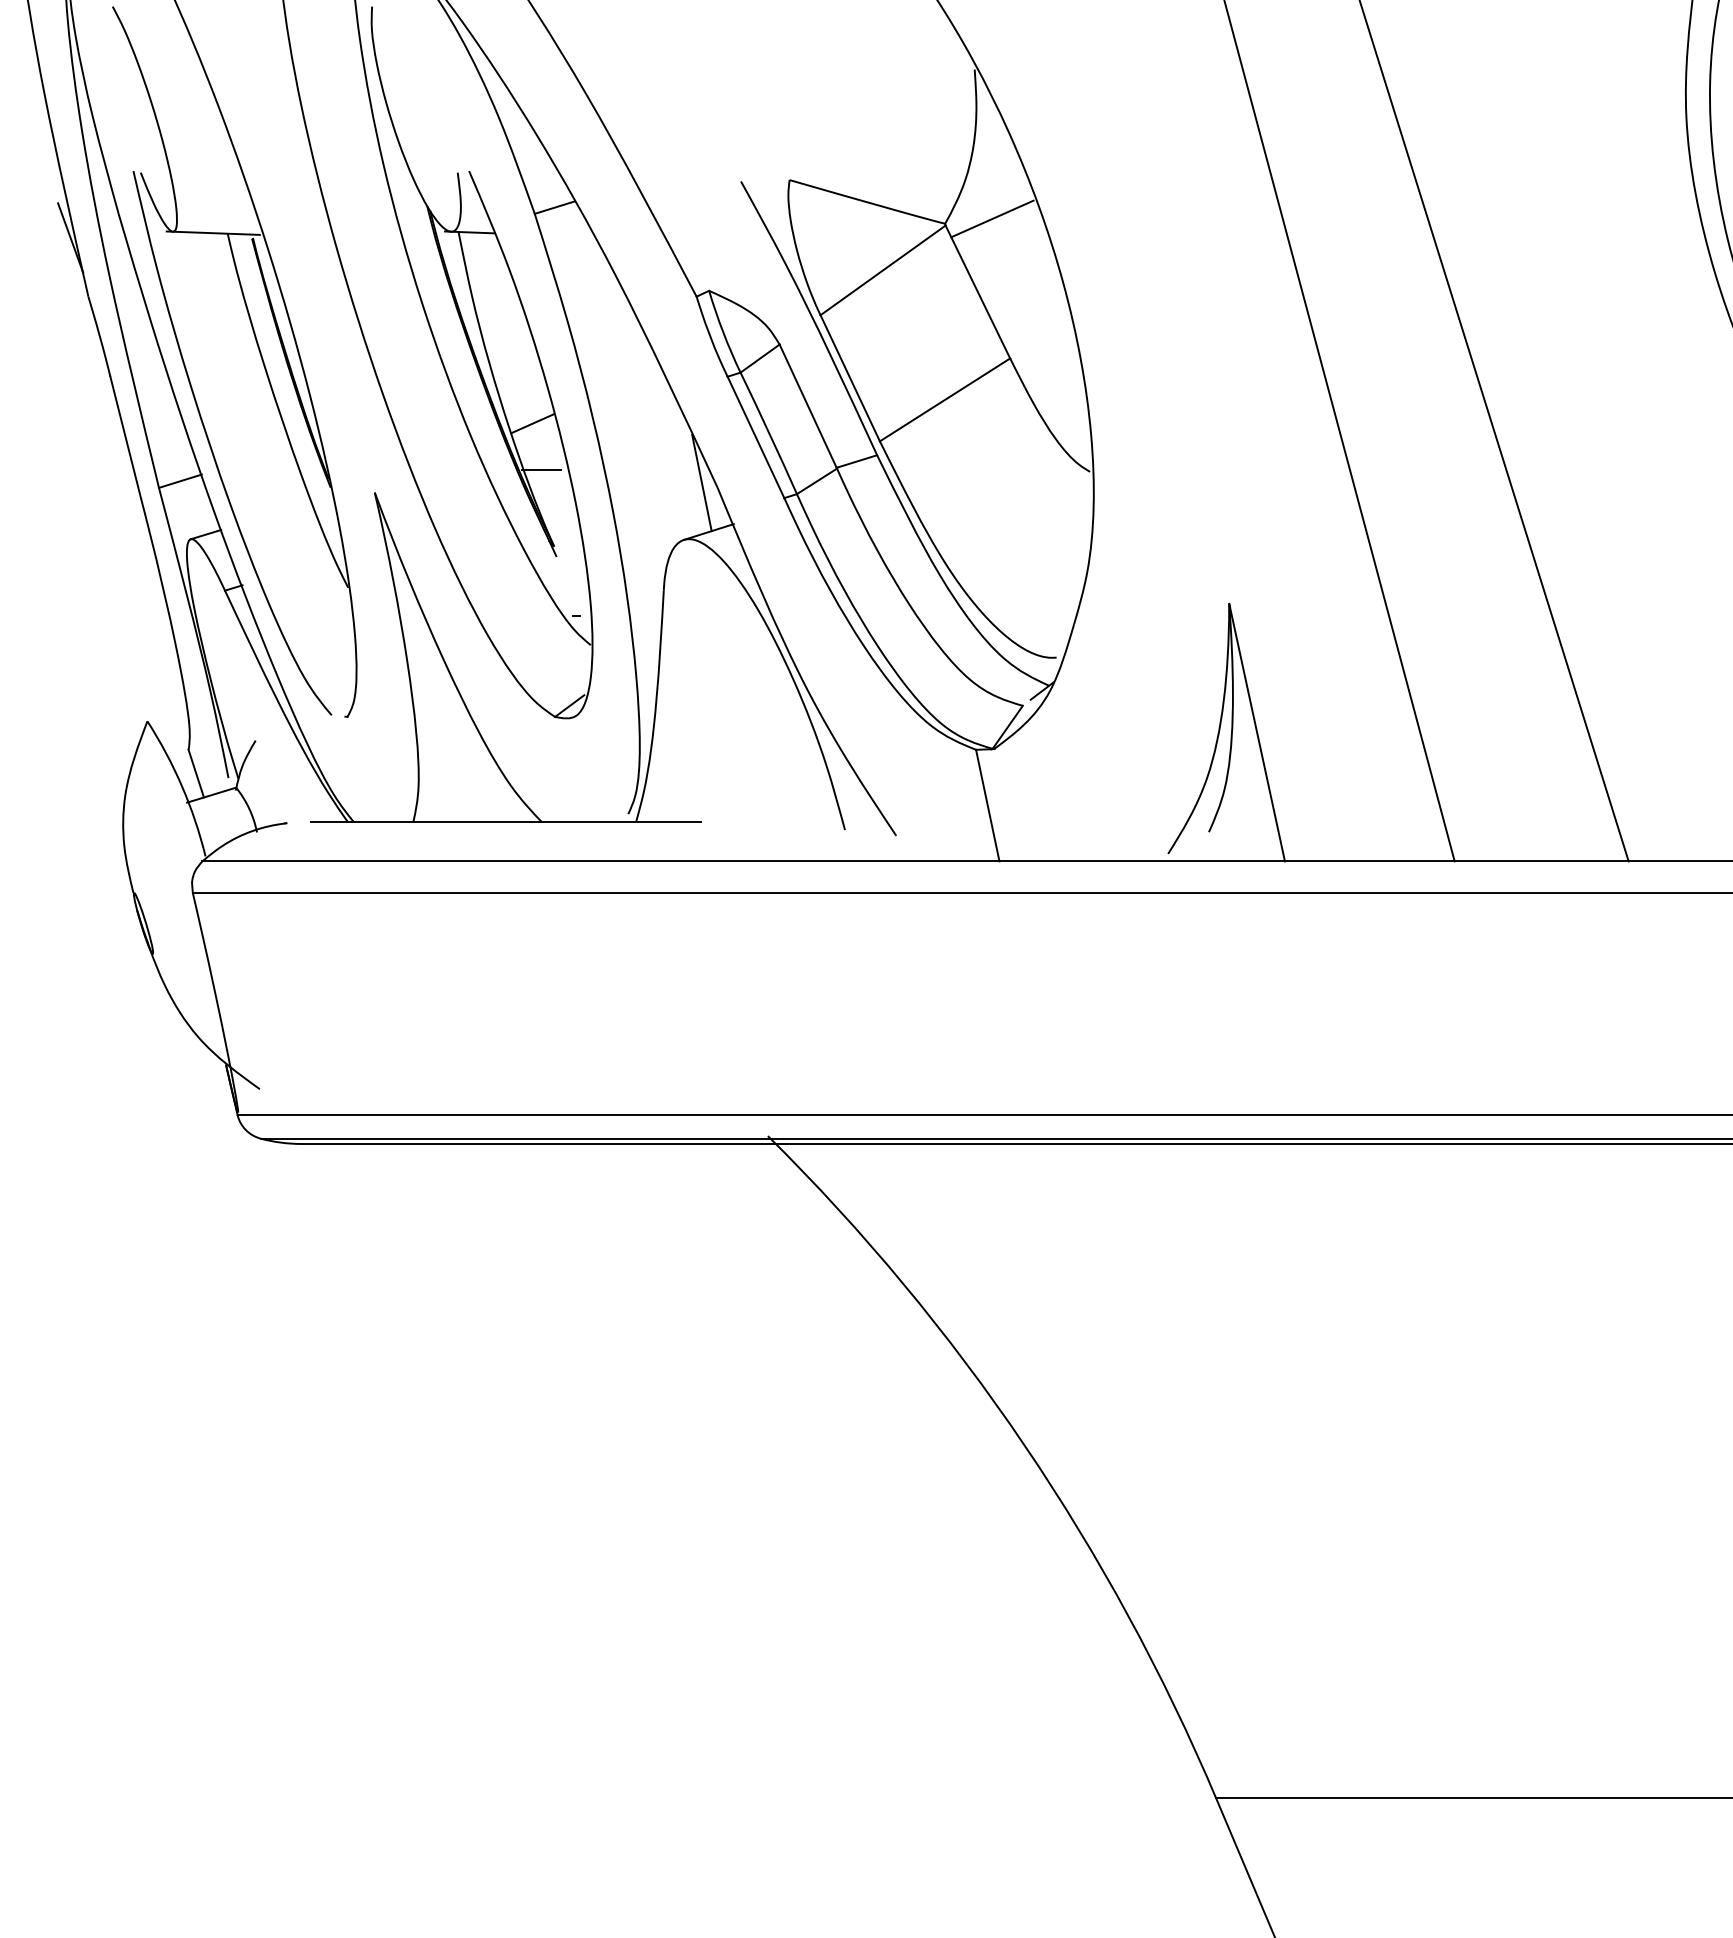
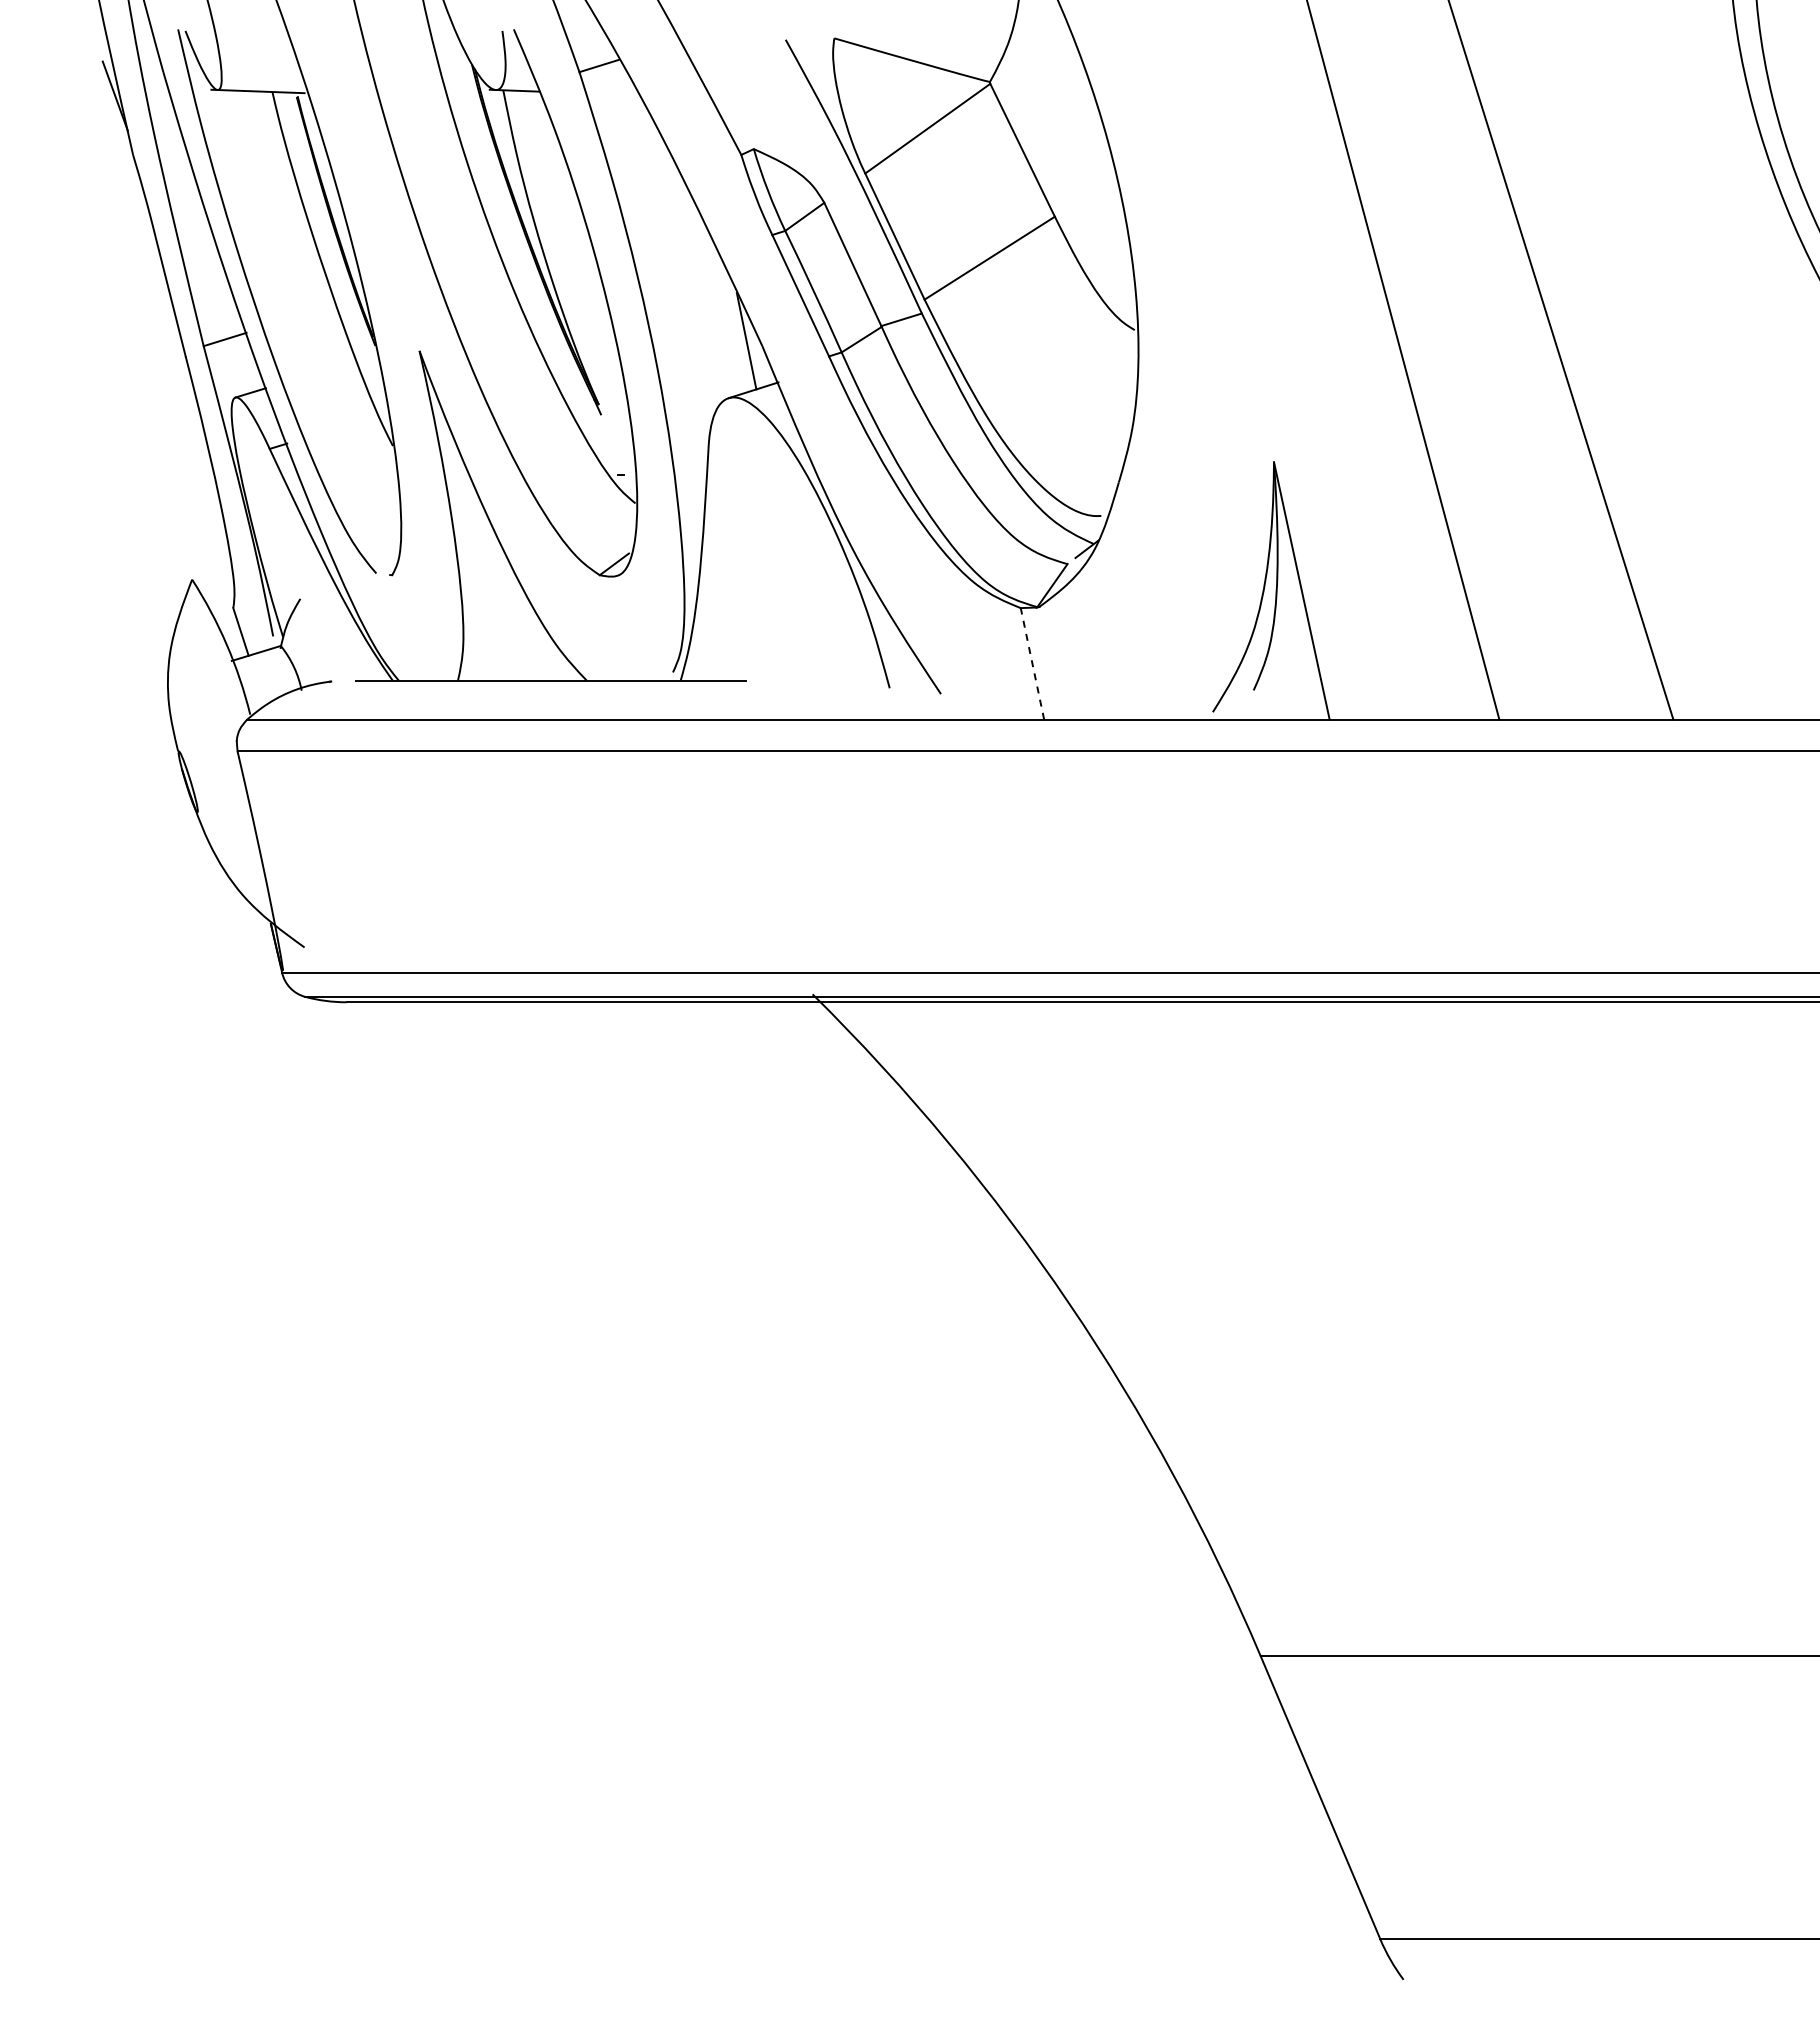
line: (991, 218) -> (1036, 76), removed
line: (531, 423) -> (576, 281), removed
line: (540, 470) -> (585, 328), removed
line: (987, 805) -> (1032, 663), solid -> dashed

